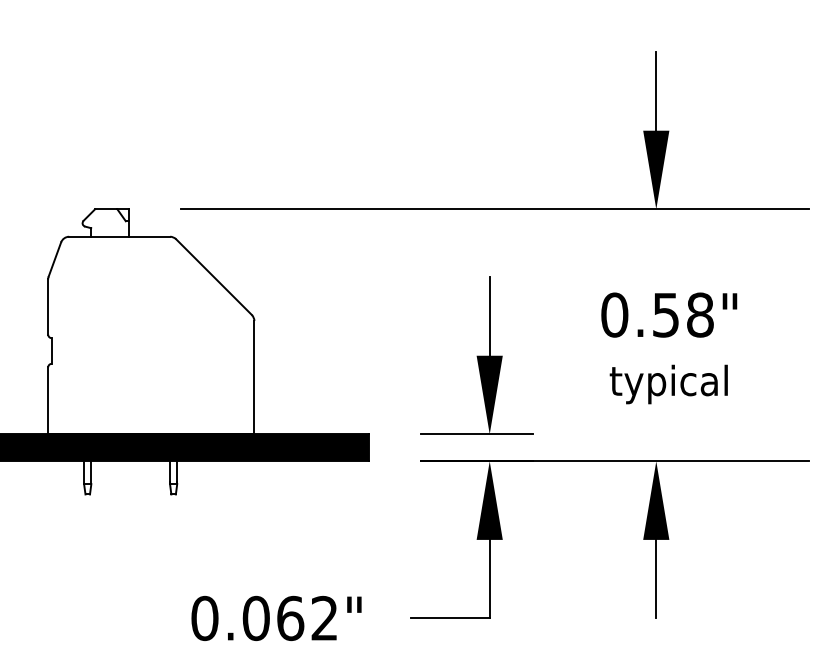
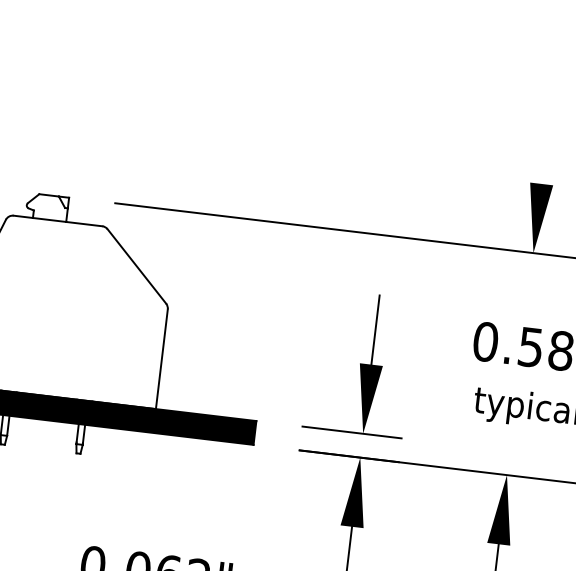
line: (656, 91) -> (546, 149), removed

